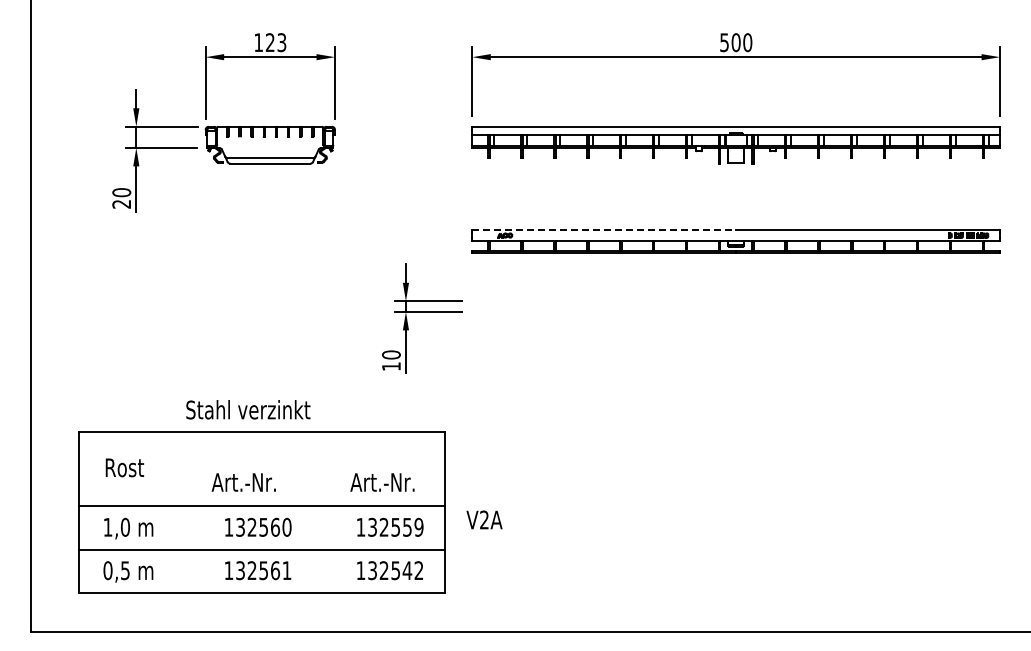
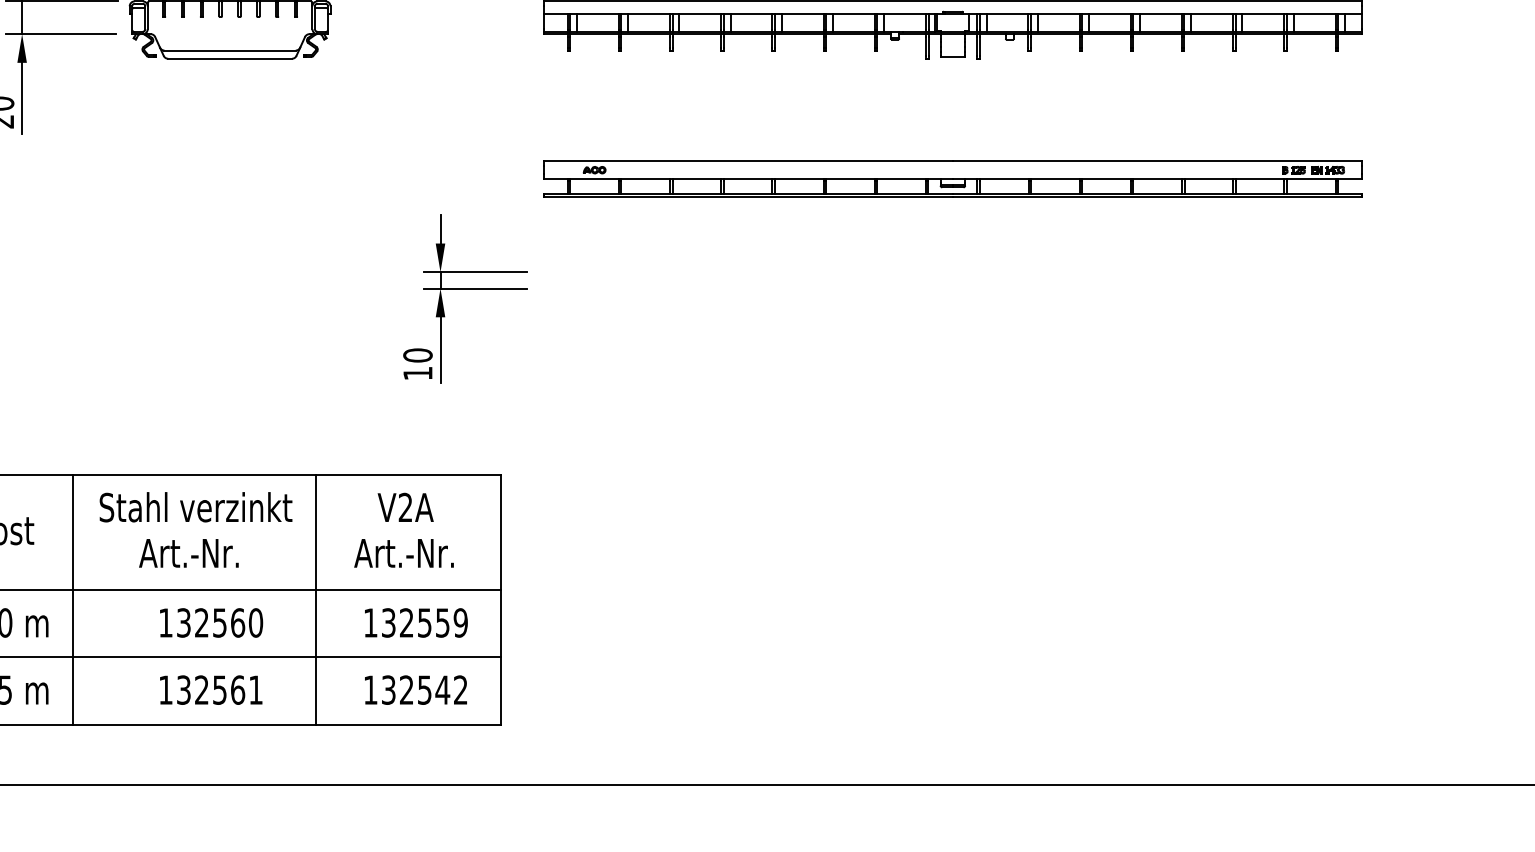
line: (604, 229) -> (748, 160), dashed -> solid
text: (248, 409) -> (196, 506), moved
line: (168, 511) -> (72, 598), added
line: (325, 511) -> (315, 598), added
text: (484, 519) -> (405, 506), moved

